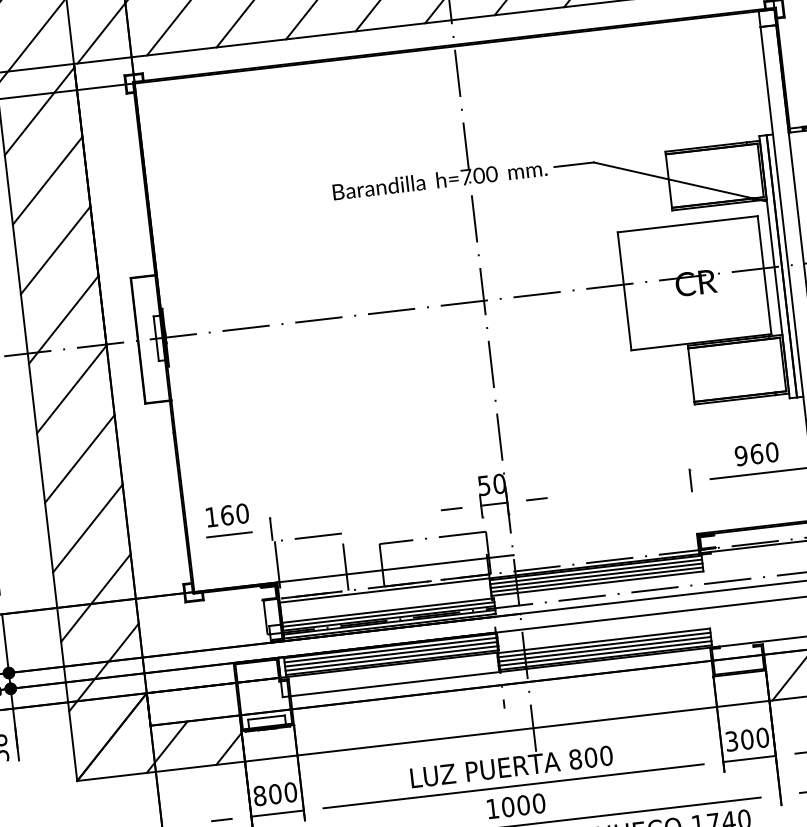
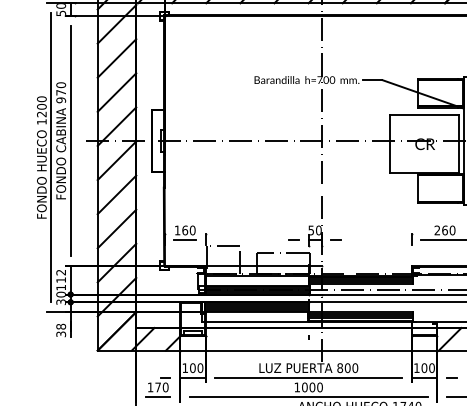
text: (741, 455) -> (437, 230), 960 -> 260
text: (731, 742) -> (416, 368), 300 -> 100
text: (260, 796) -> (185, 368), 800 -> 100

